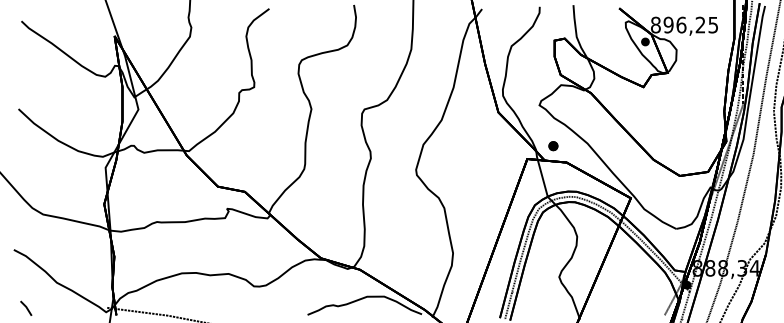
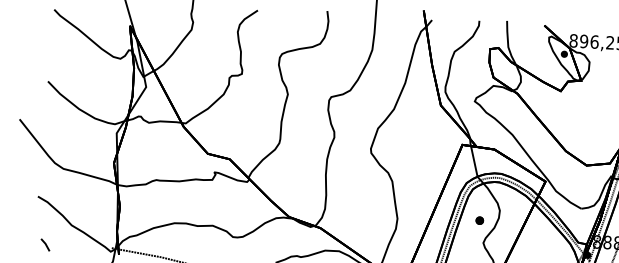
part: (553, 146) -> (479, 220), moved

